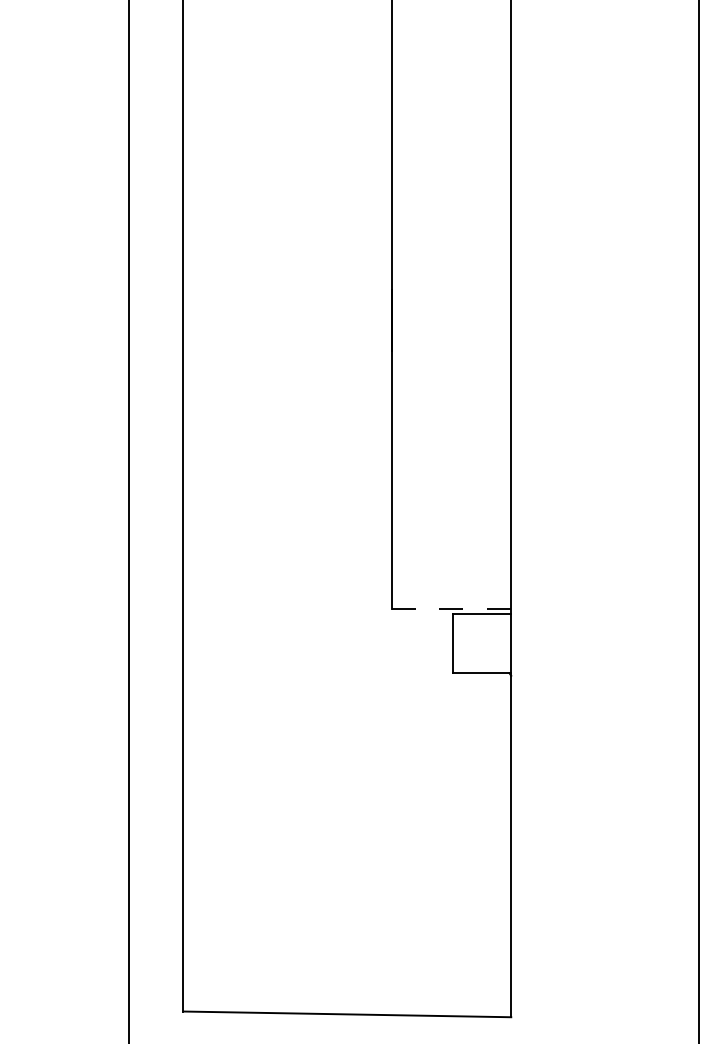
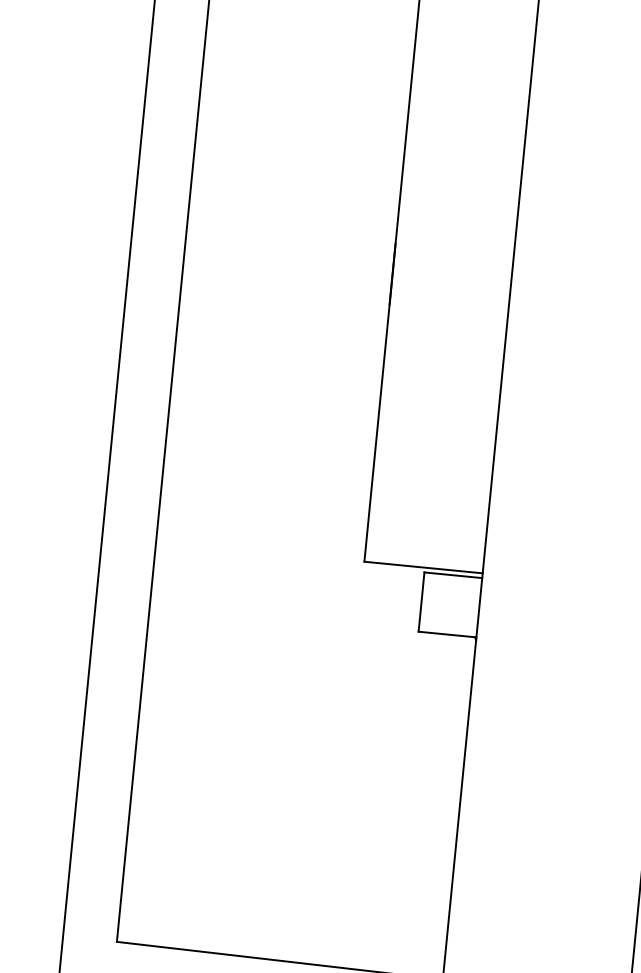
line: (451, 609) -> (423, 567), dashed -> solid

